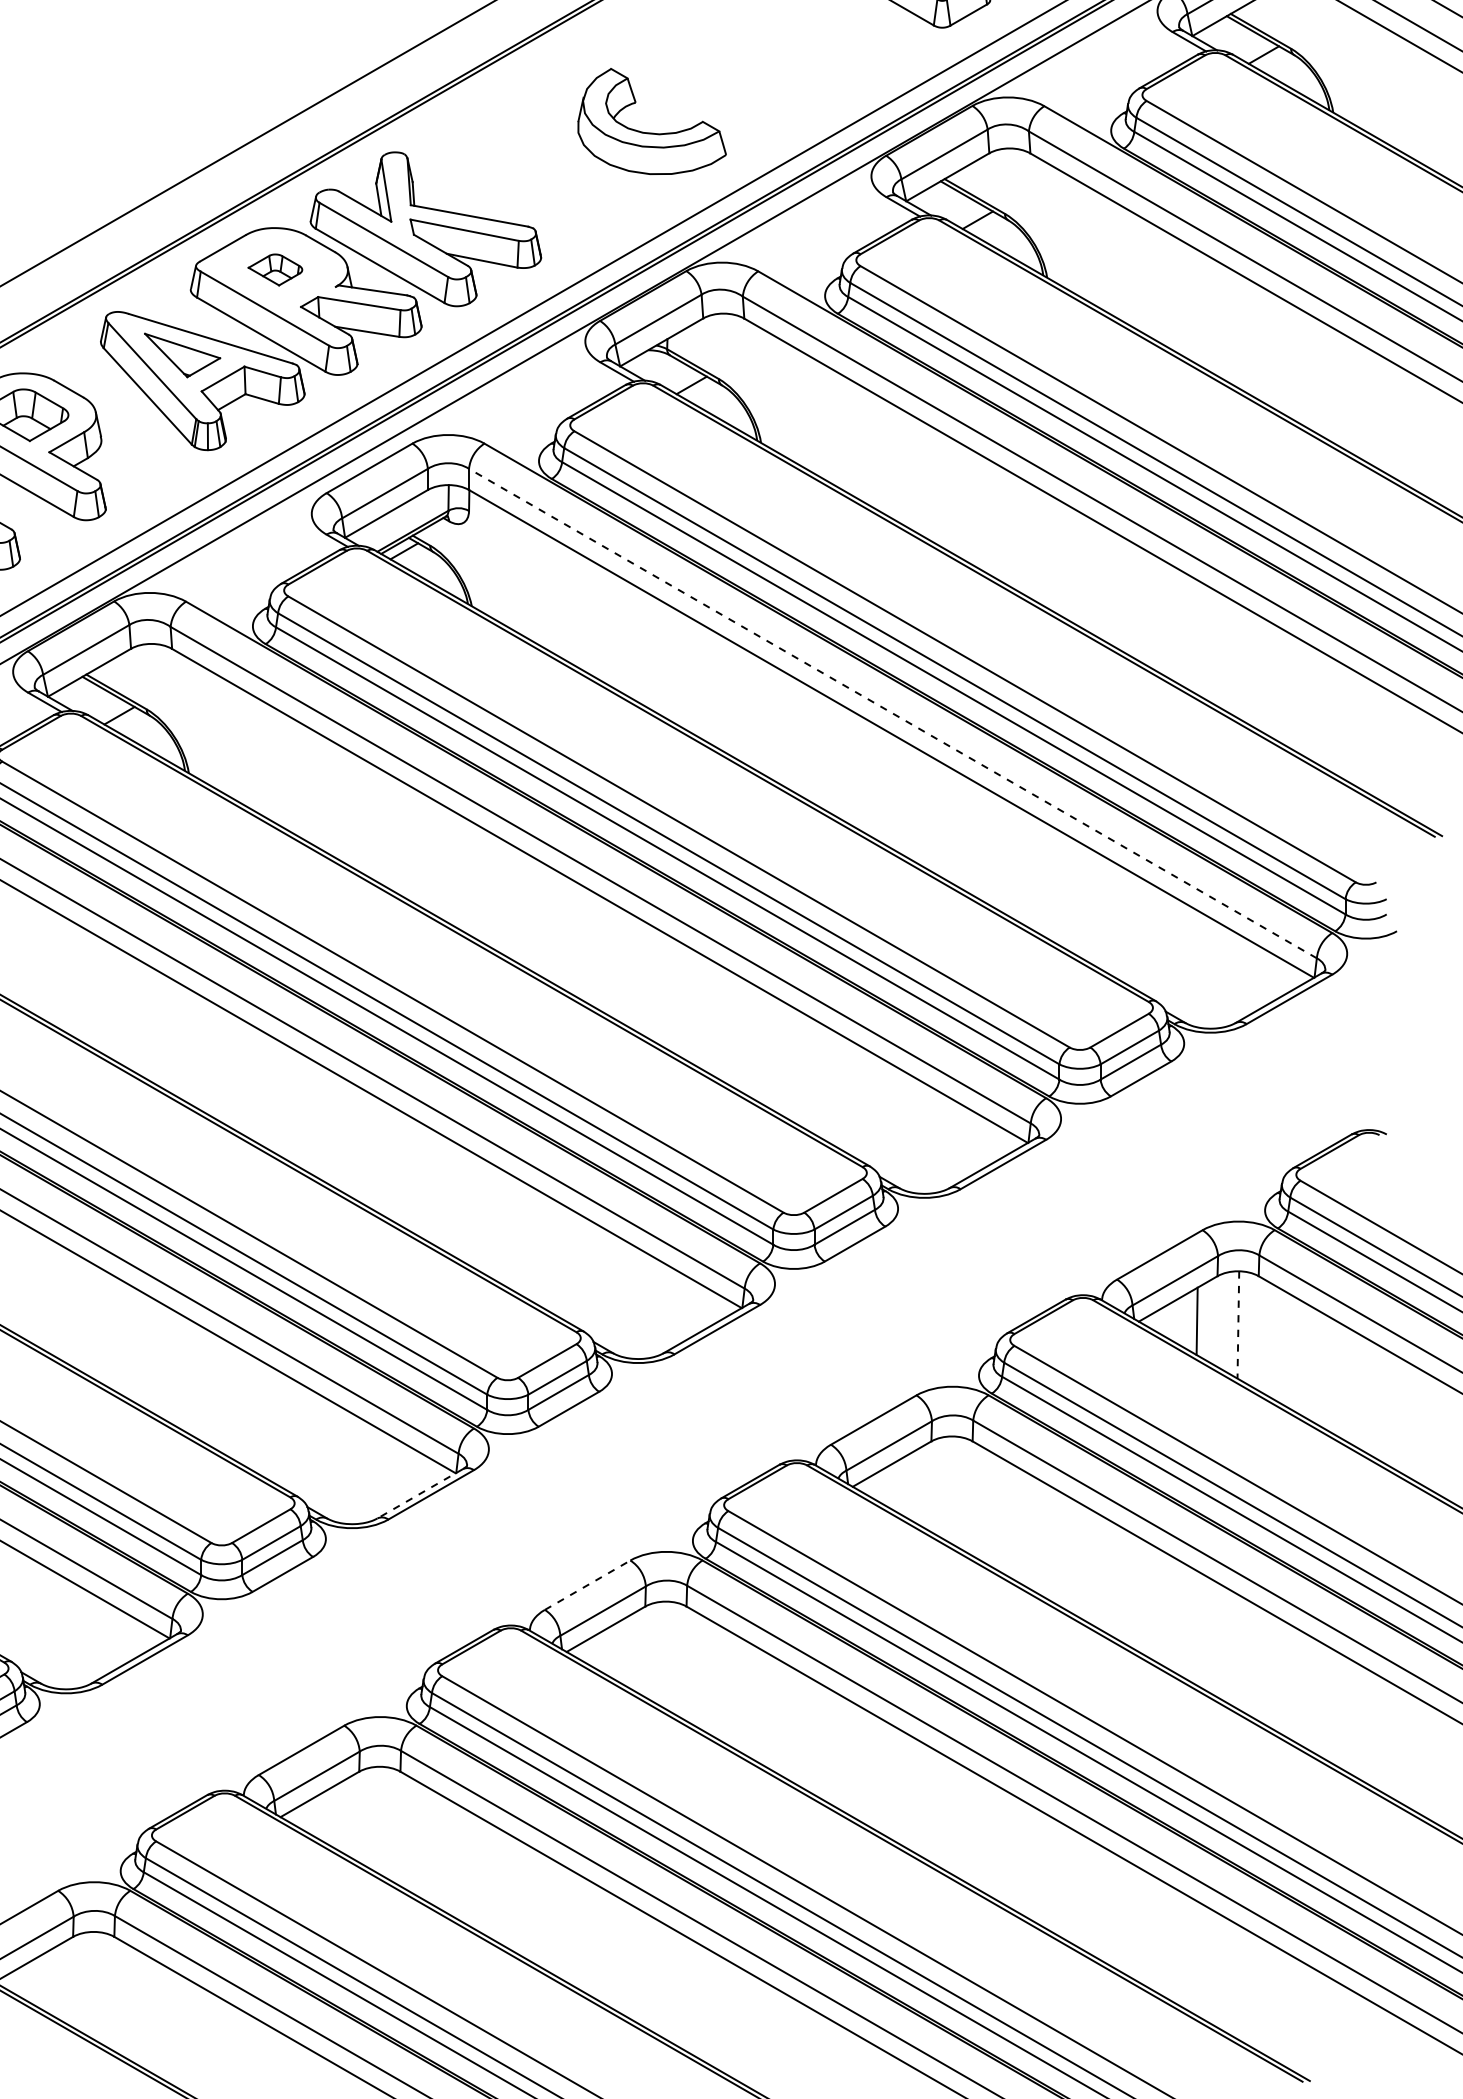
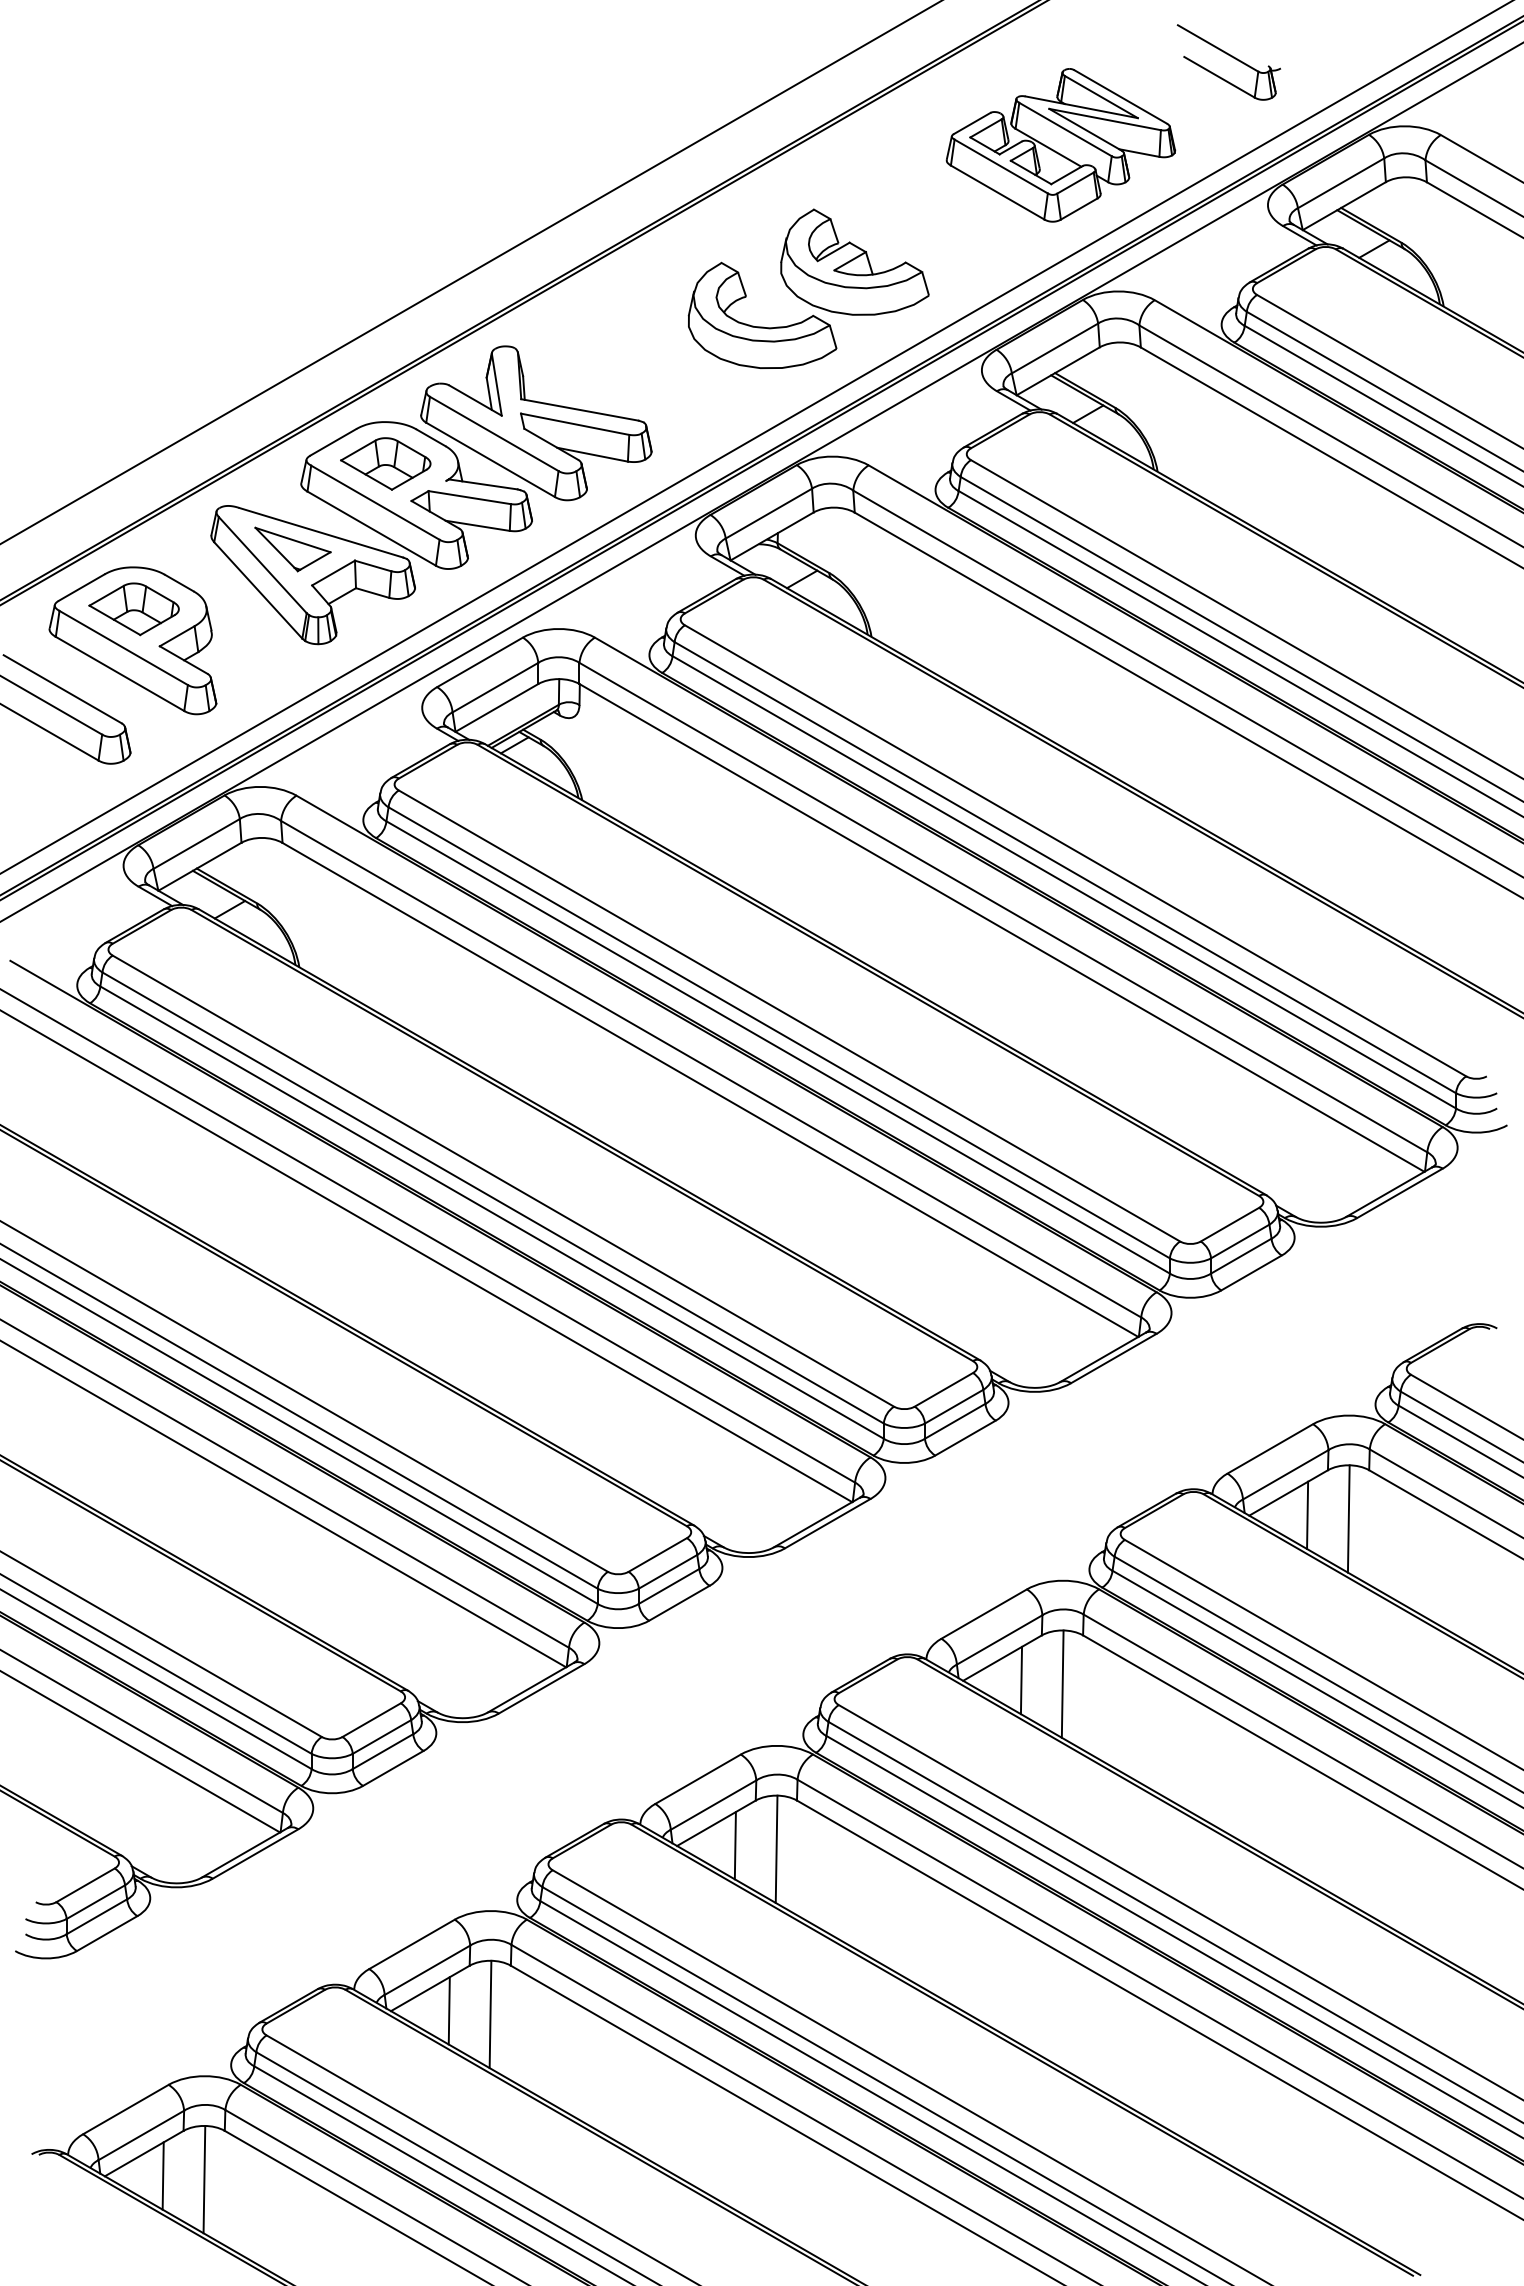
part: (744, 67) -> (854, 261), added
part: (275, 269) -> (385, 463), size x1.67
line: (892, 713) -> (1002, 907), dashed -> solid
line: (1238, 1324) -> (1348, 1518), dashed -> solid
line: (911, 1486) -> (1021, 1680), added
line: (952, 1489) -> (1062, 1683), added
line: (420, 1494) -> (530, 1688), dashed -> solid
line: (588, 1584) -> (698, 1778), dashed -> solid
line: (624, 1651) -> (734, 1845), added
line: (666, 1654) -> (776, 1848), added
line: (338, 1816) -> (448, 2010), added
line: (380, 1820) -> (490, 2014), added
line: (52, 1981) -> (162, 2175), added
line: (94, 1985) -> (204, 2179), added

